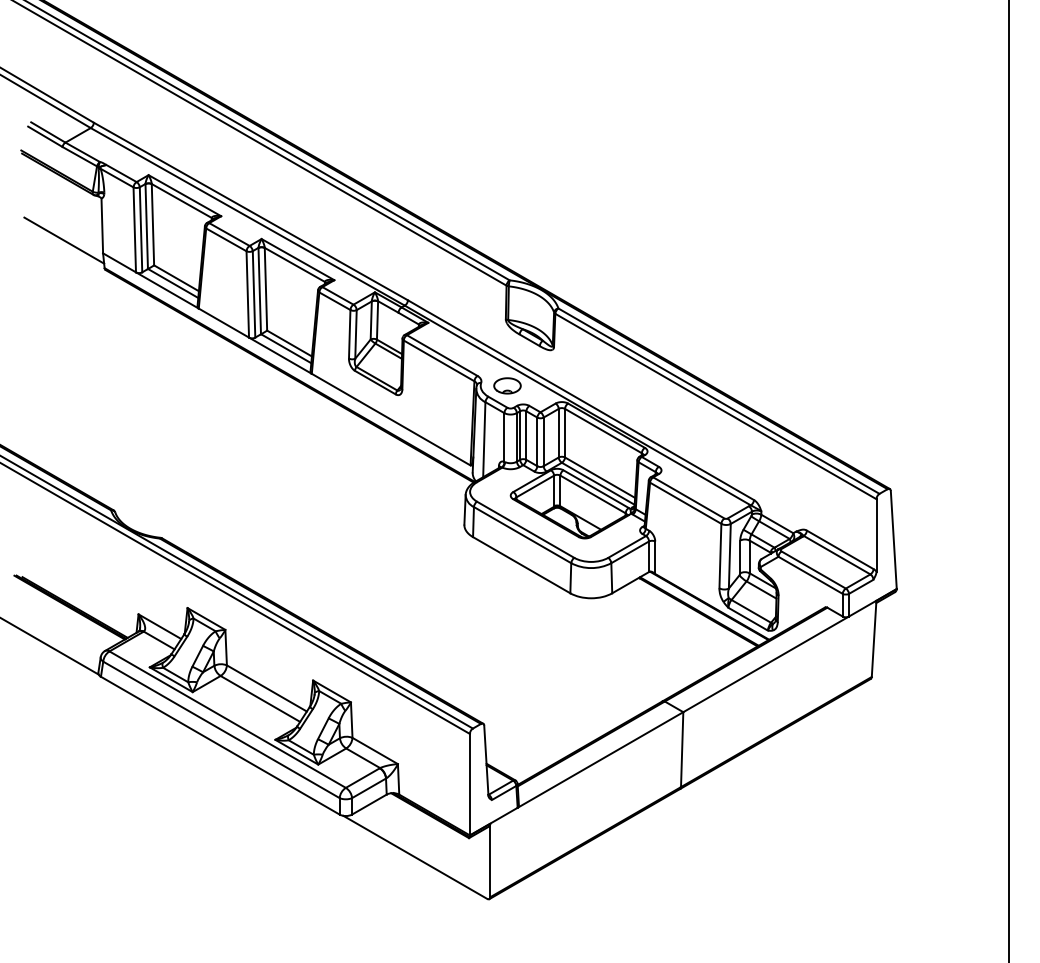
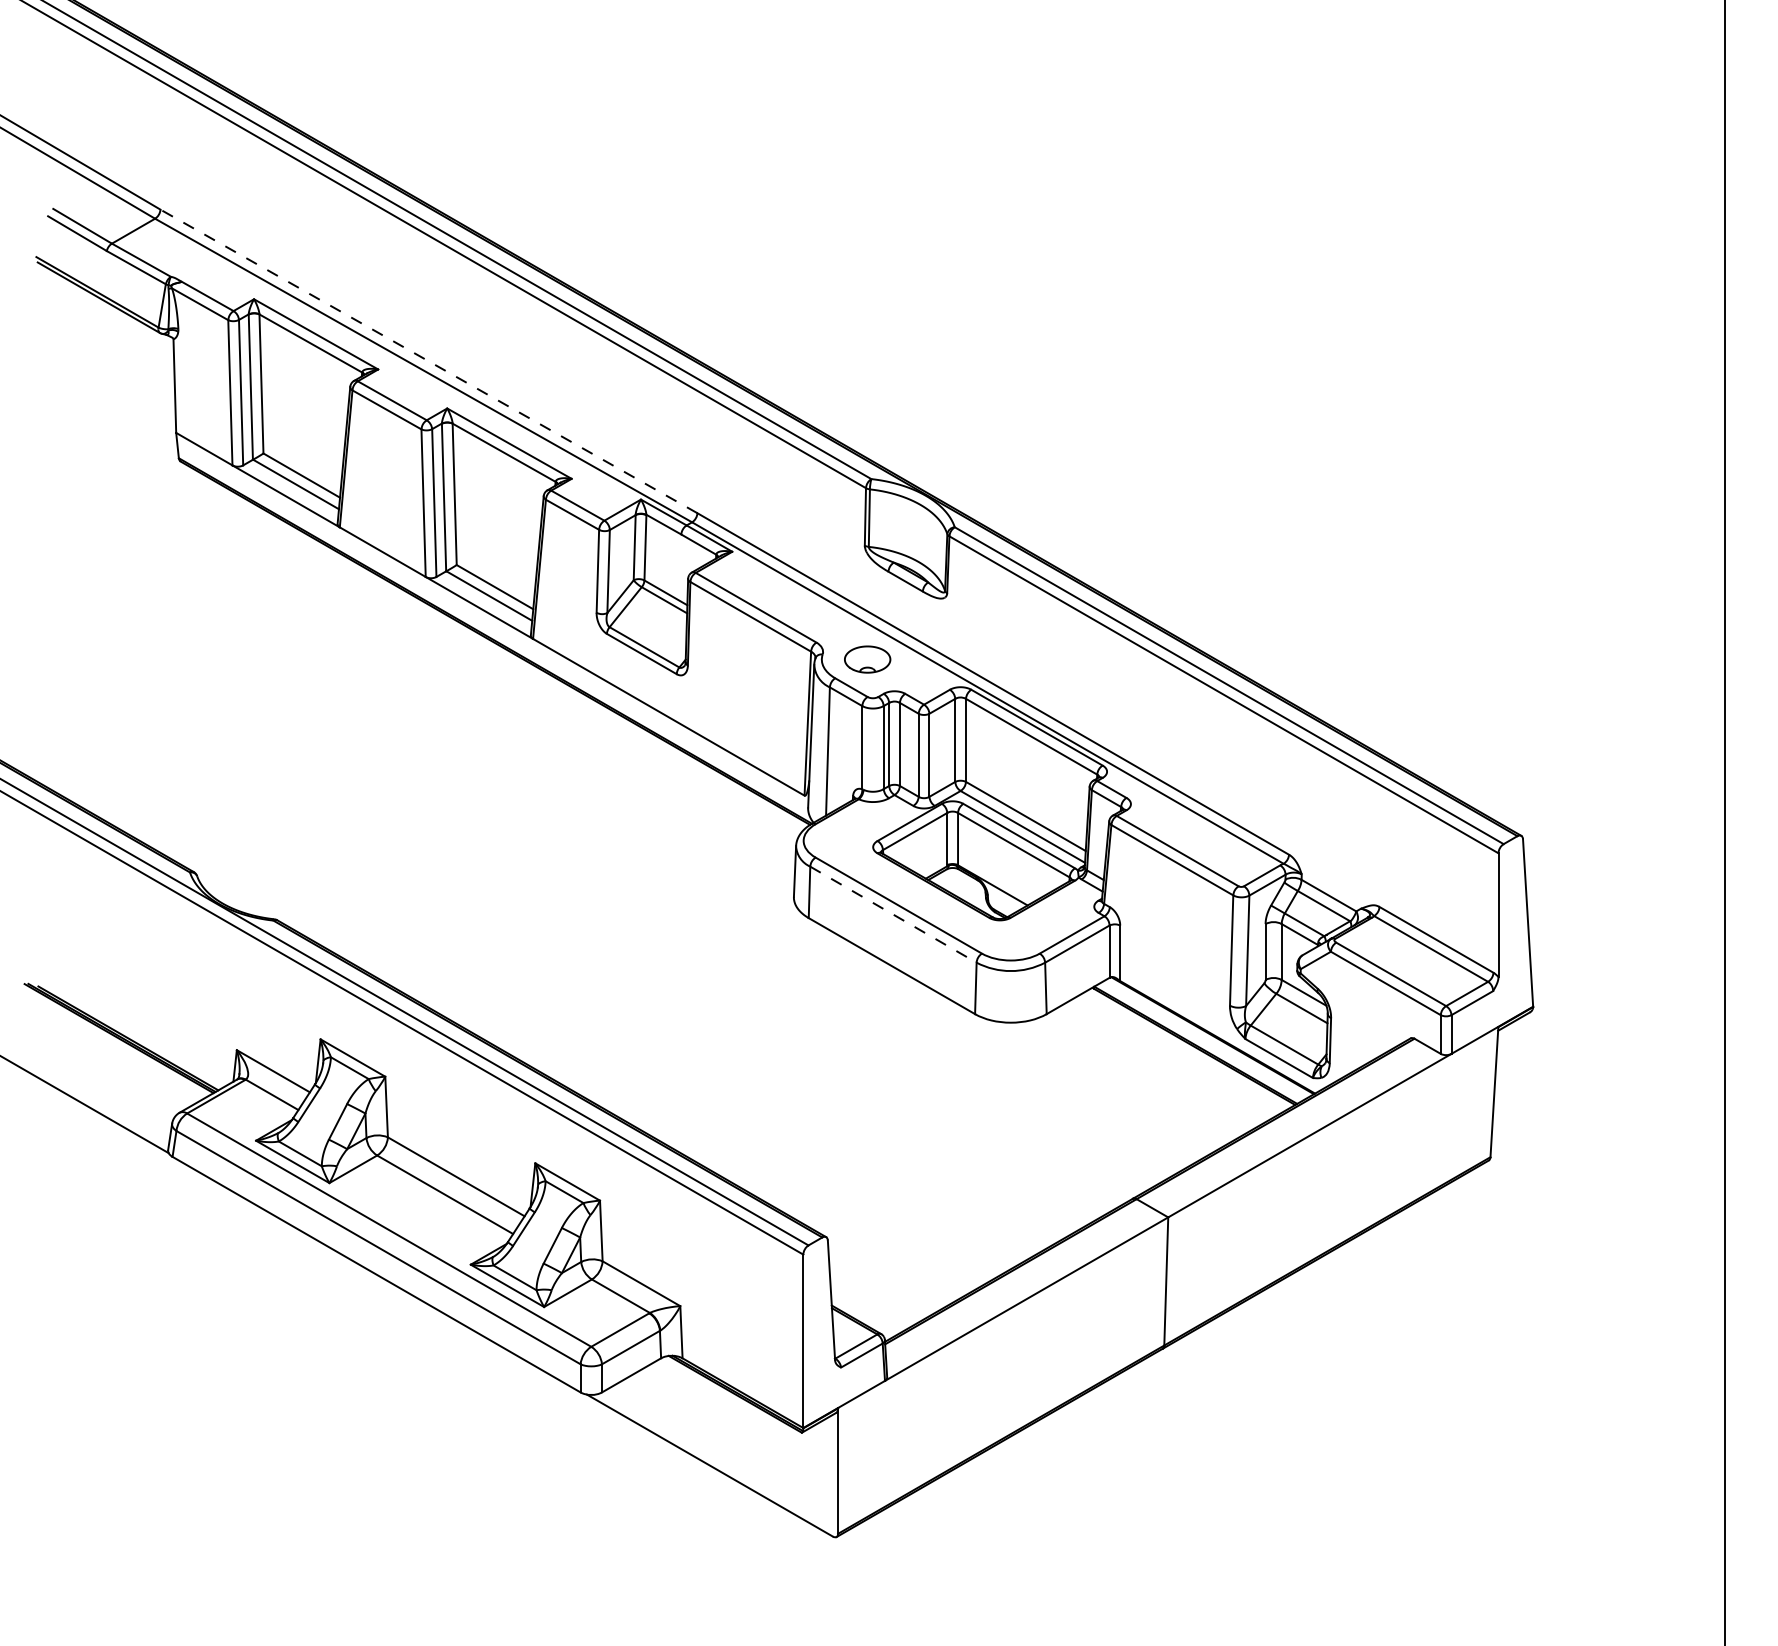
line: (250, 211) -> (428, 361), solid -> dashed
line: (64, 240) -> (110, 410), removed
line: (523, 535) -> (894, 915), solid -> dashed

